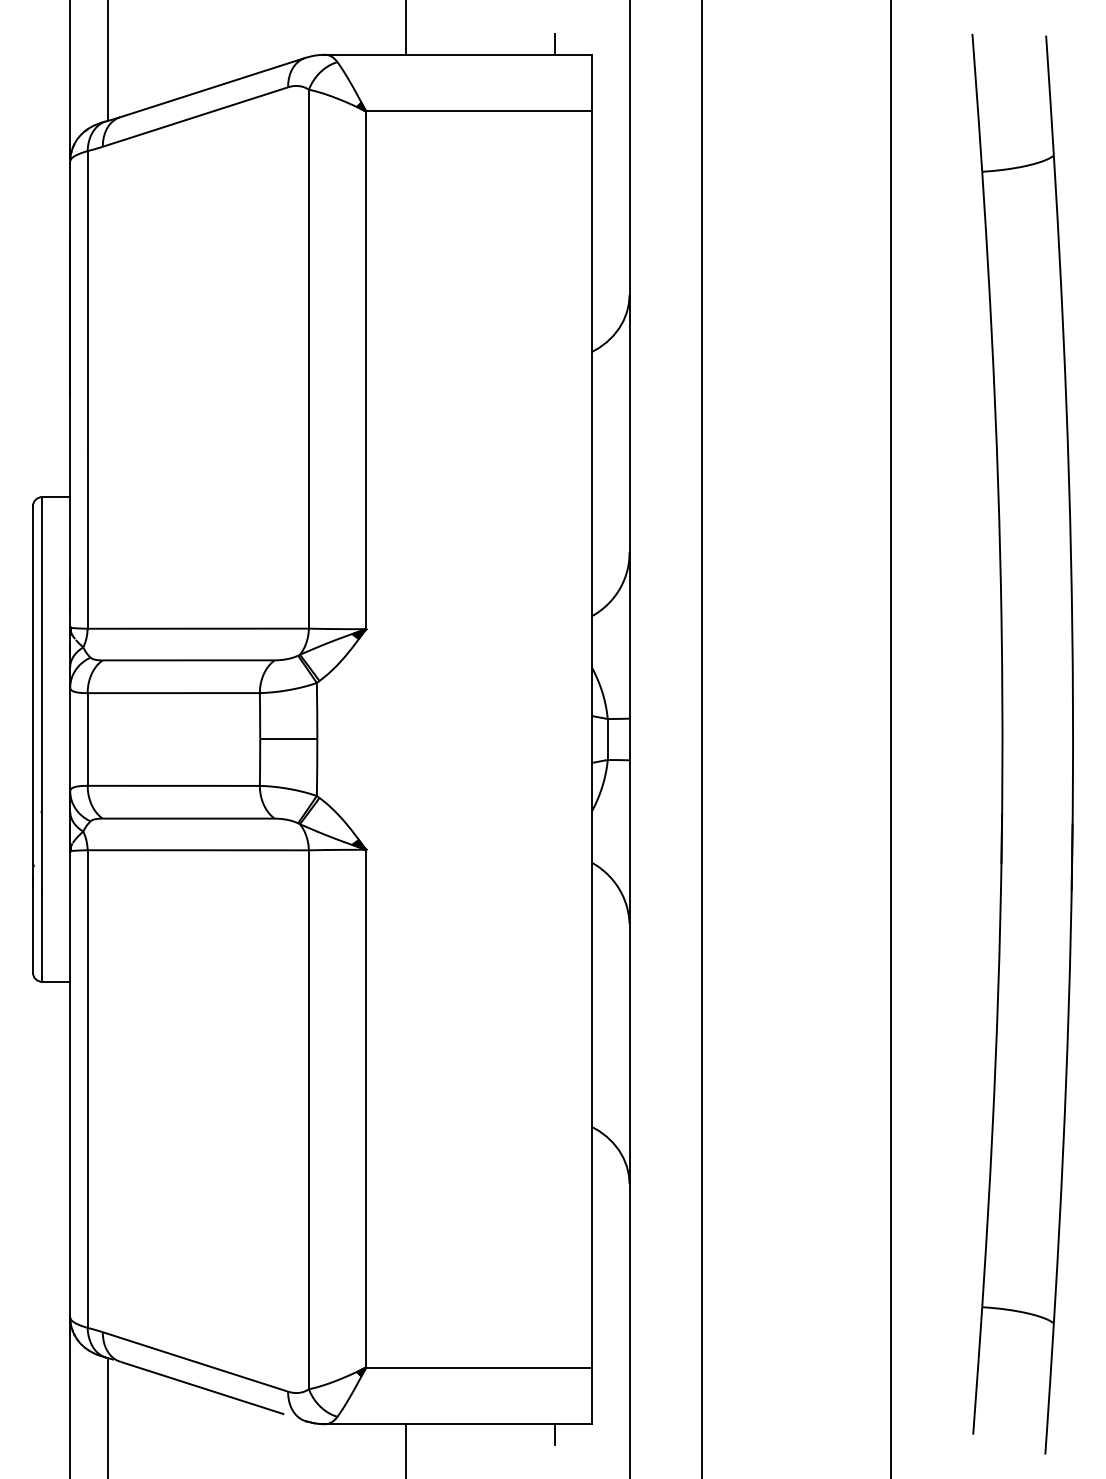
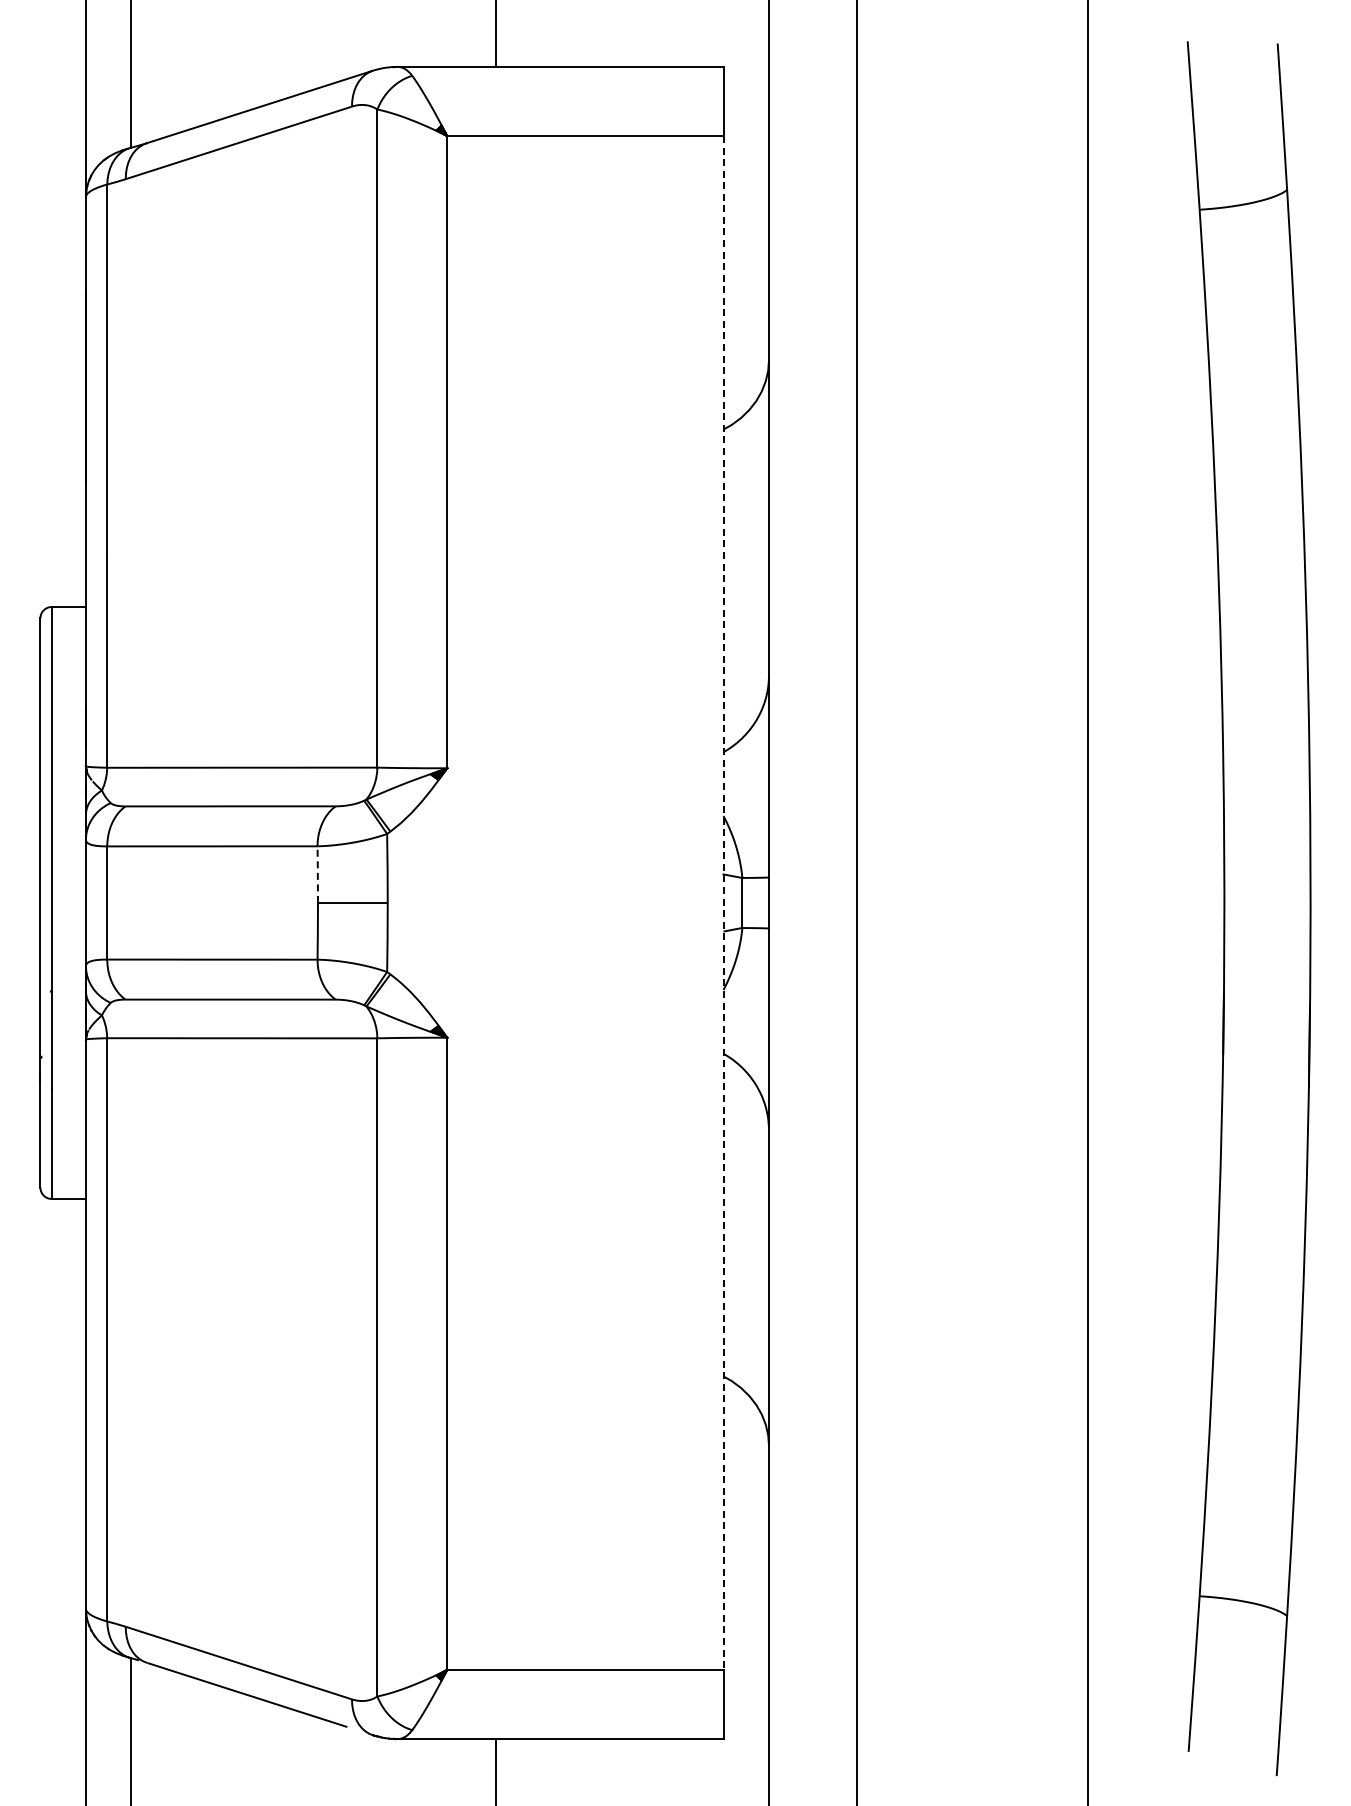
line: (554, 43) -> (677, 53), removed
line: (259, 715) -> (317, 873), solid -> dashed
line: (592, 739) -> (723, 903), solid -> dashed
line: (554, 1434) -> (677, 1751), removed

